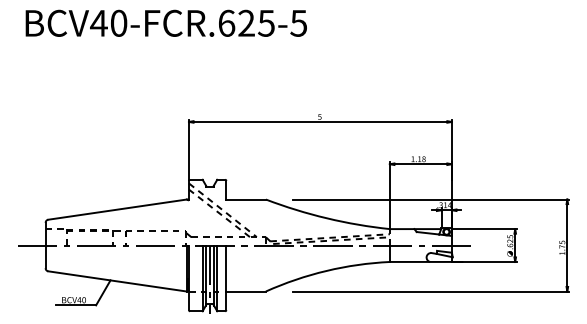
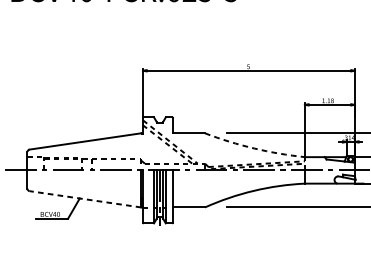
arc: (326, 218) -> (253, 148), solid -> dashed
line: (117, 281) -> (85, 199), solid -> dashed

